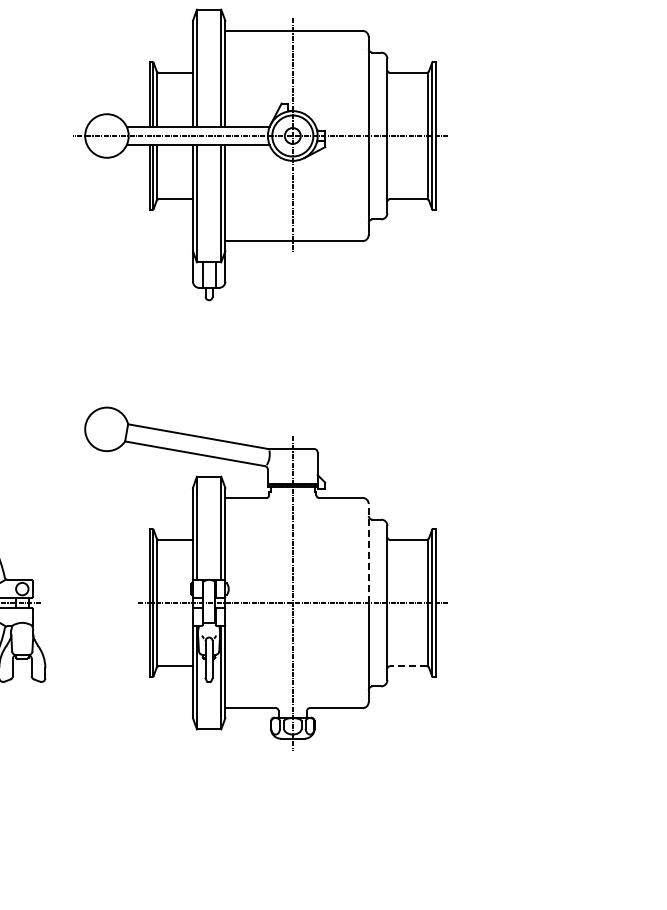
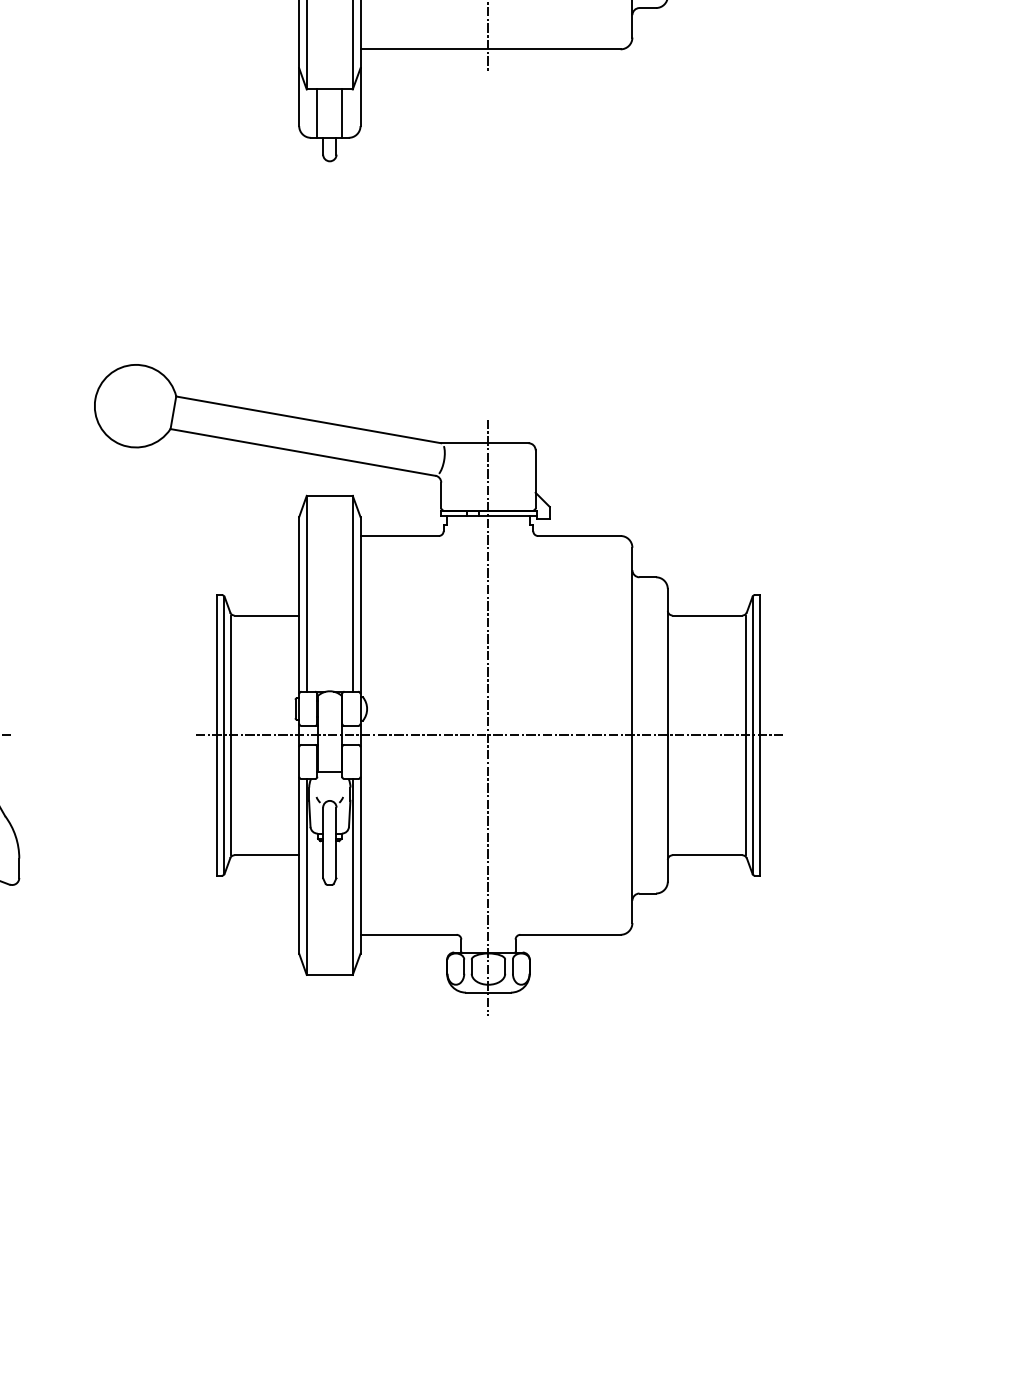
line: (368, 553) -> (631, 641), dashed -> solid
line: (407, 666) -> (705, 855), dashed -> solid

